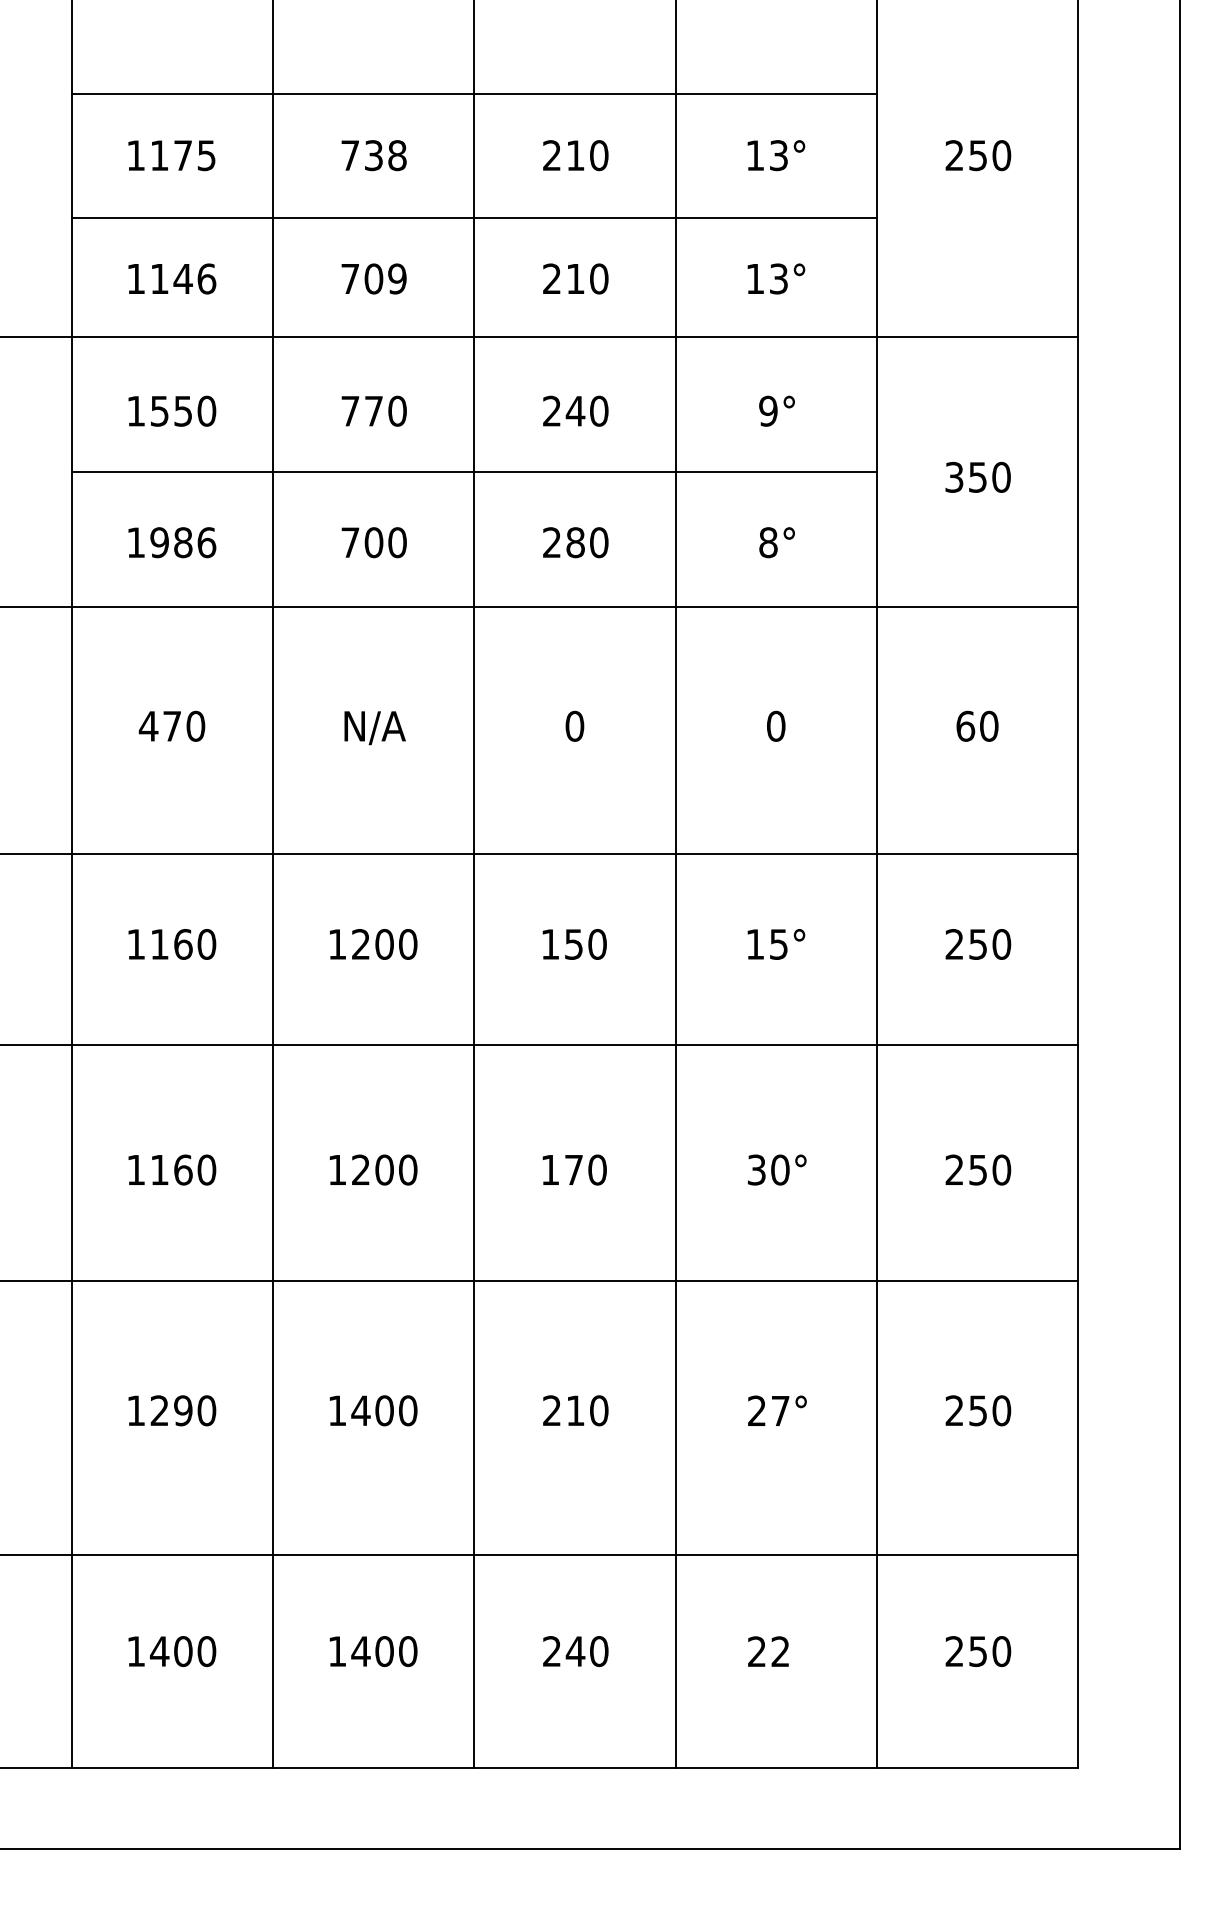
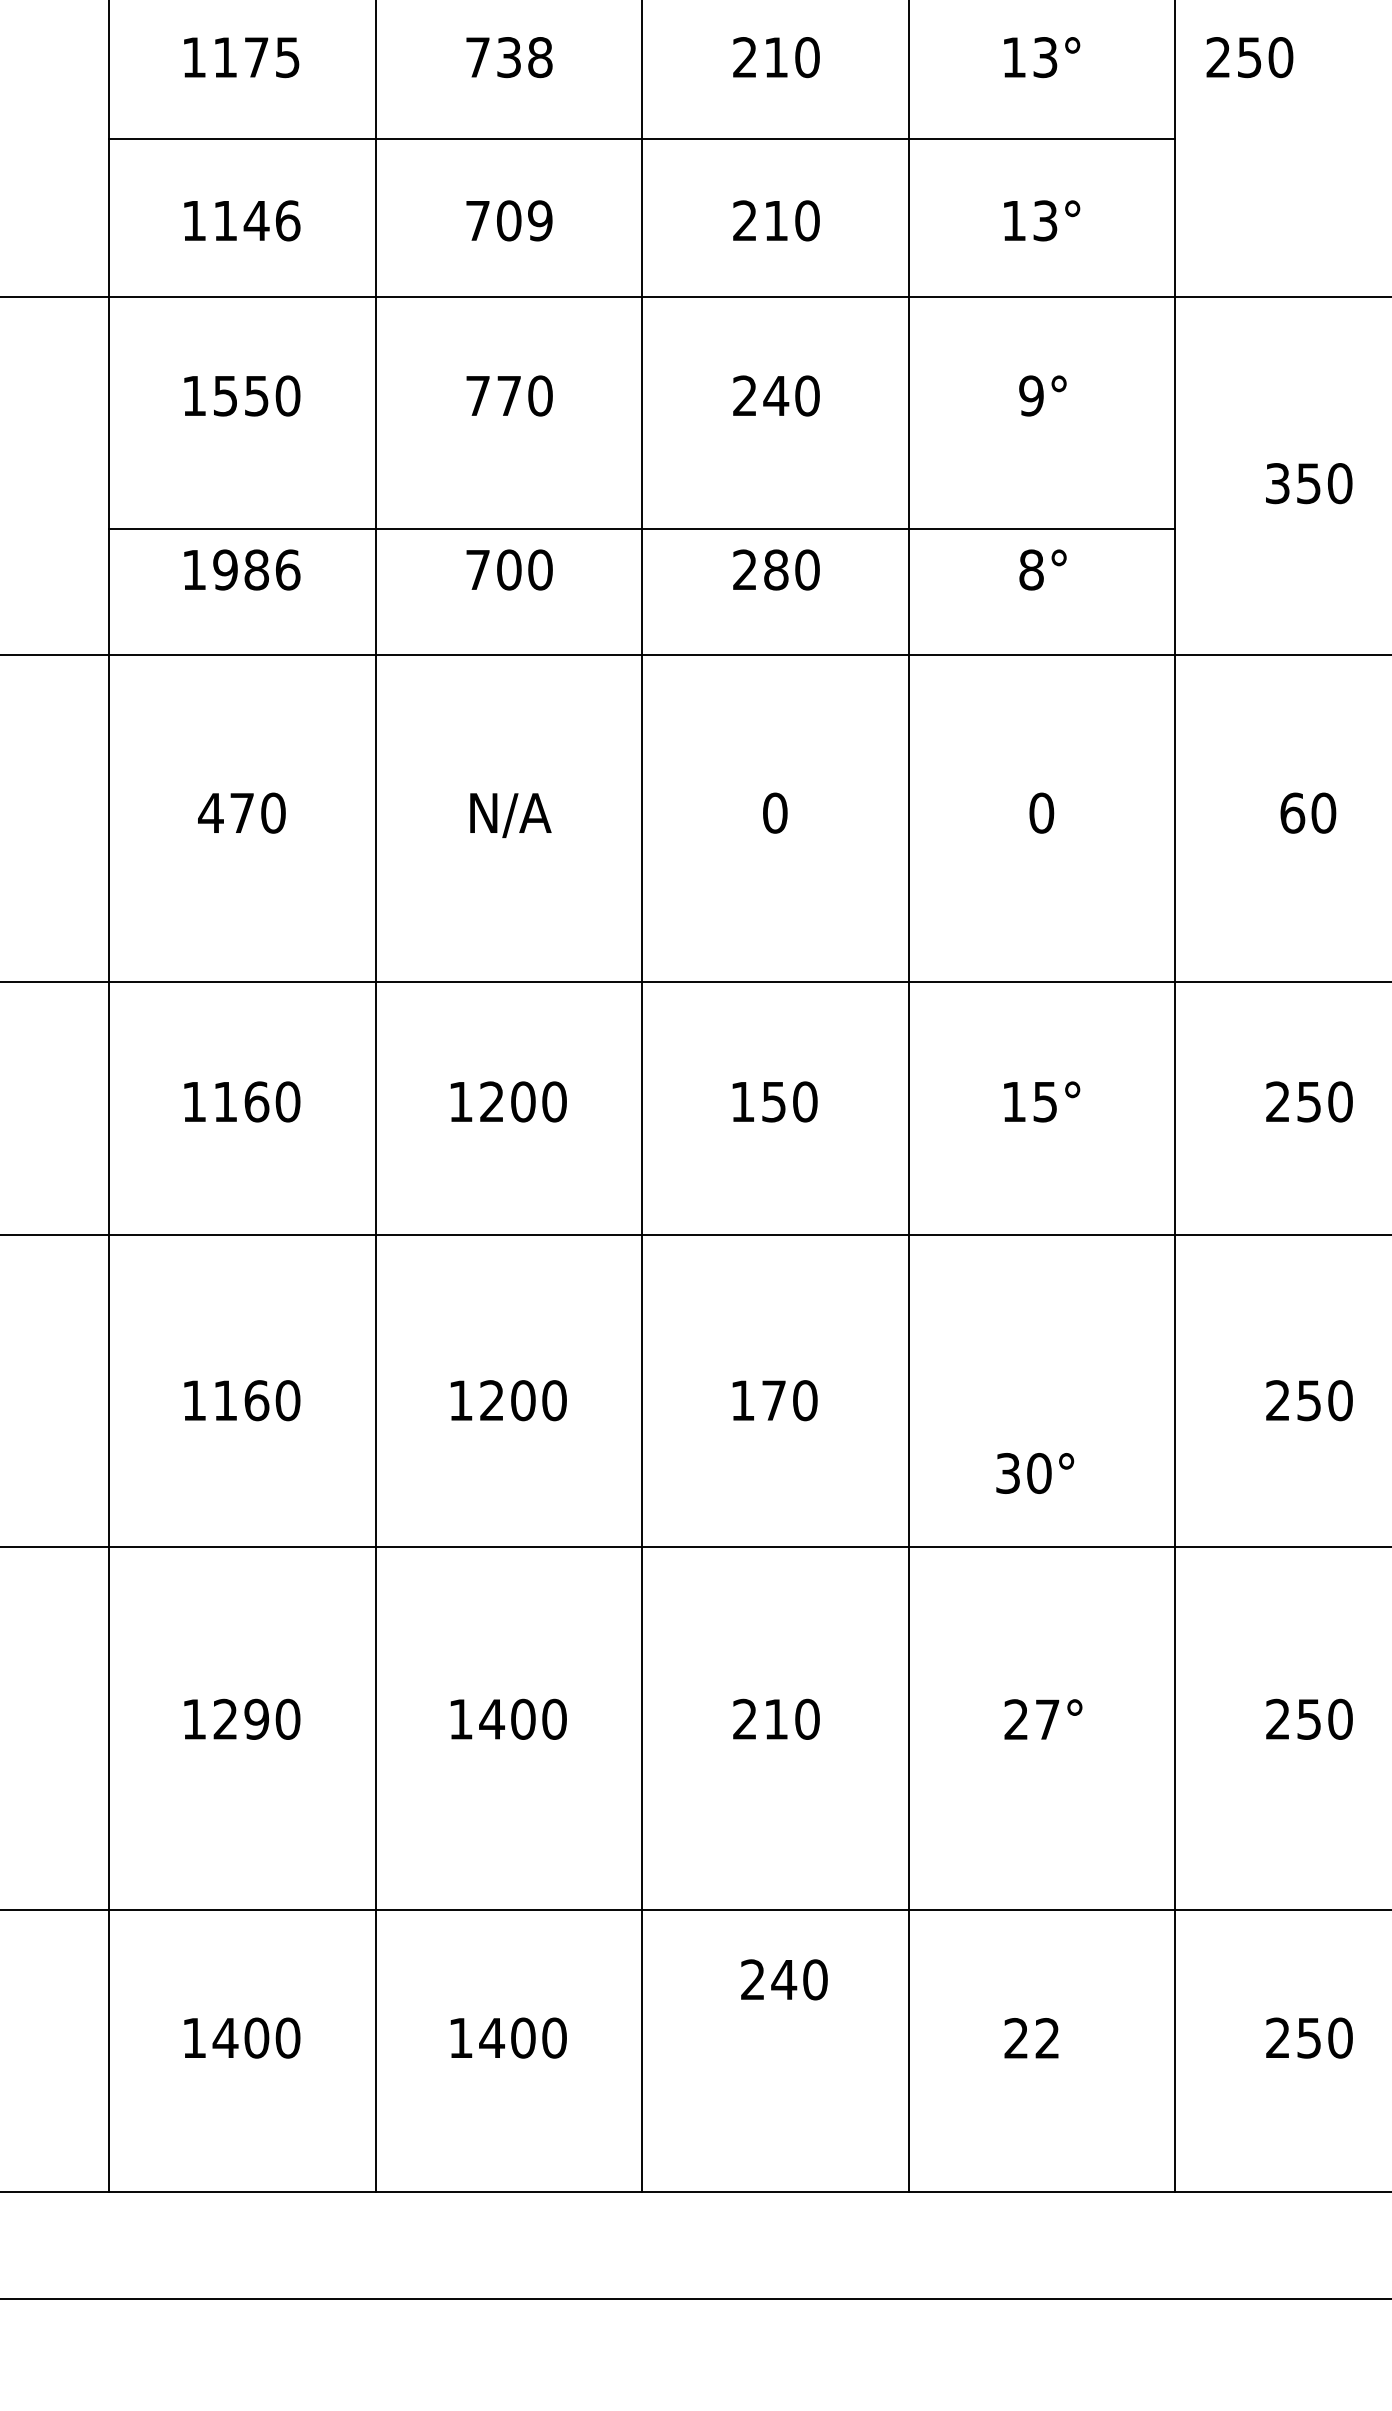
text: (978, 155) -> (1250, 57), moved
line: (473, 471) -> (641, 528), moved
text: (777, 1169) -> (1035, 1472), moved
text: (575, 1651) -> (784, 1979), moved

